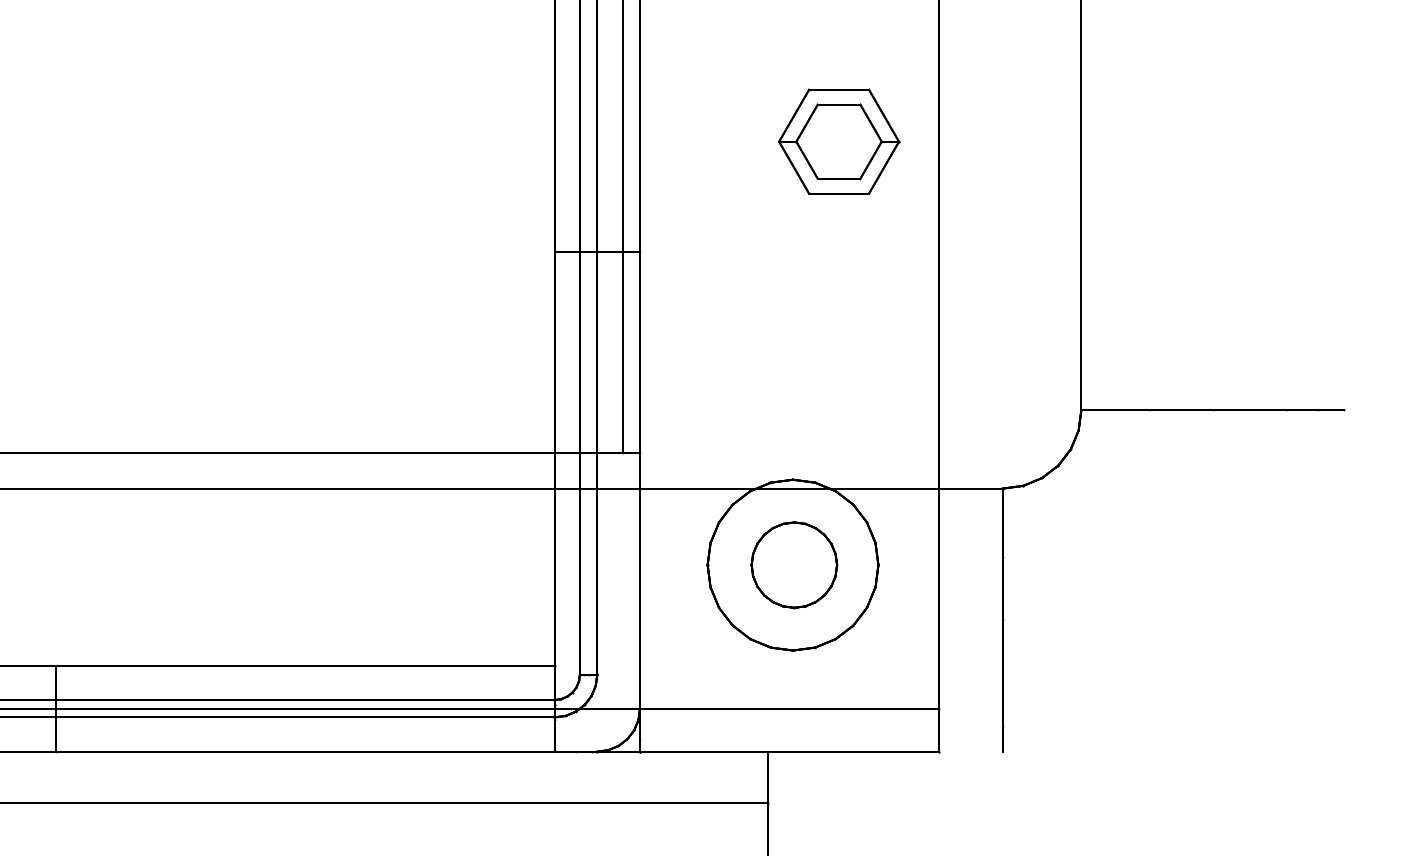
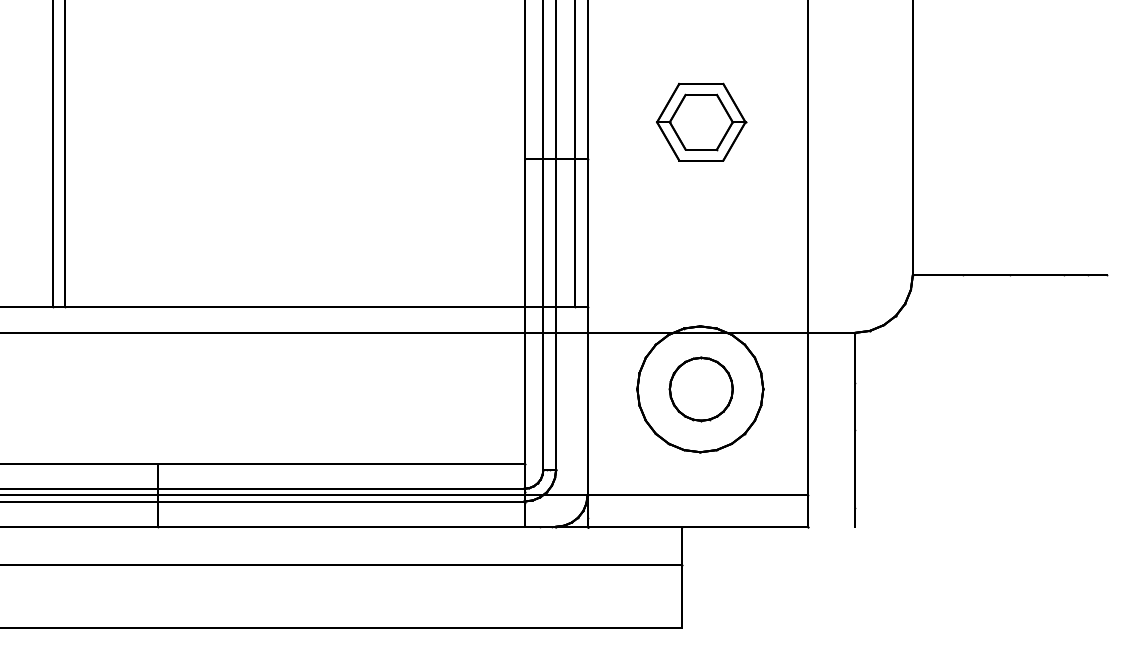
part: (839, 140) -> (701, 121), moved

